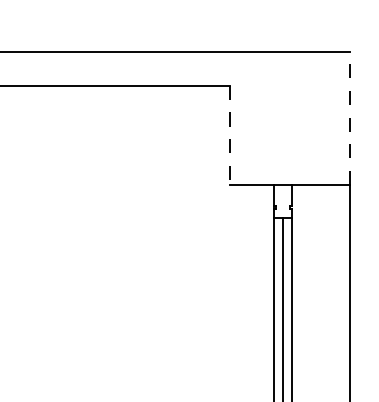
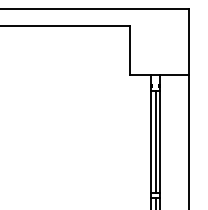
line: (349, 119) -> (188, 42), dashed -> solid
line: (229, 135) -> (129, 50), dashed -> solid

